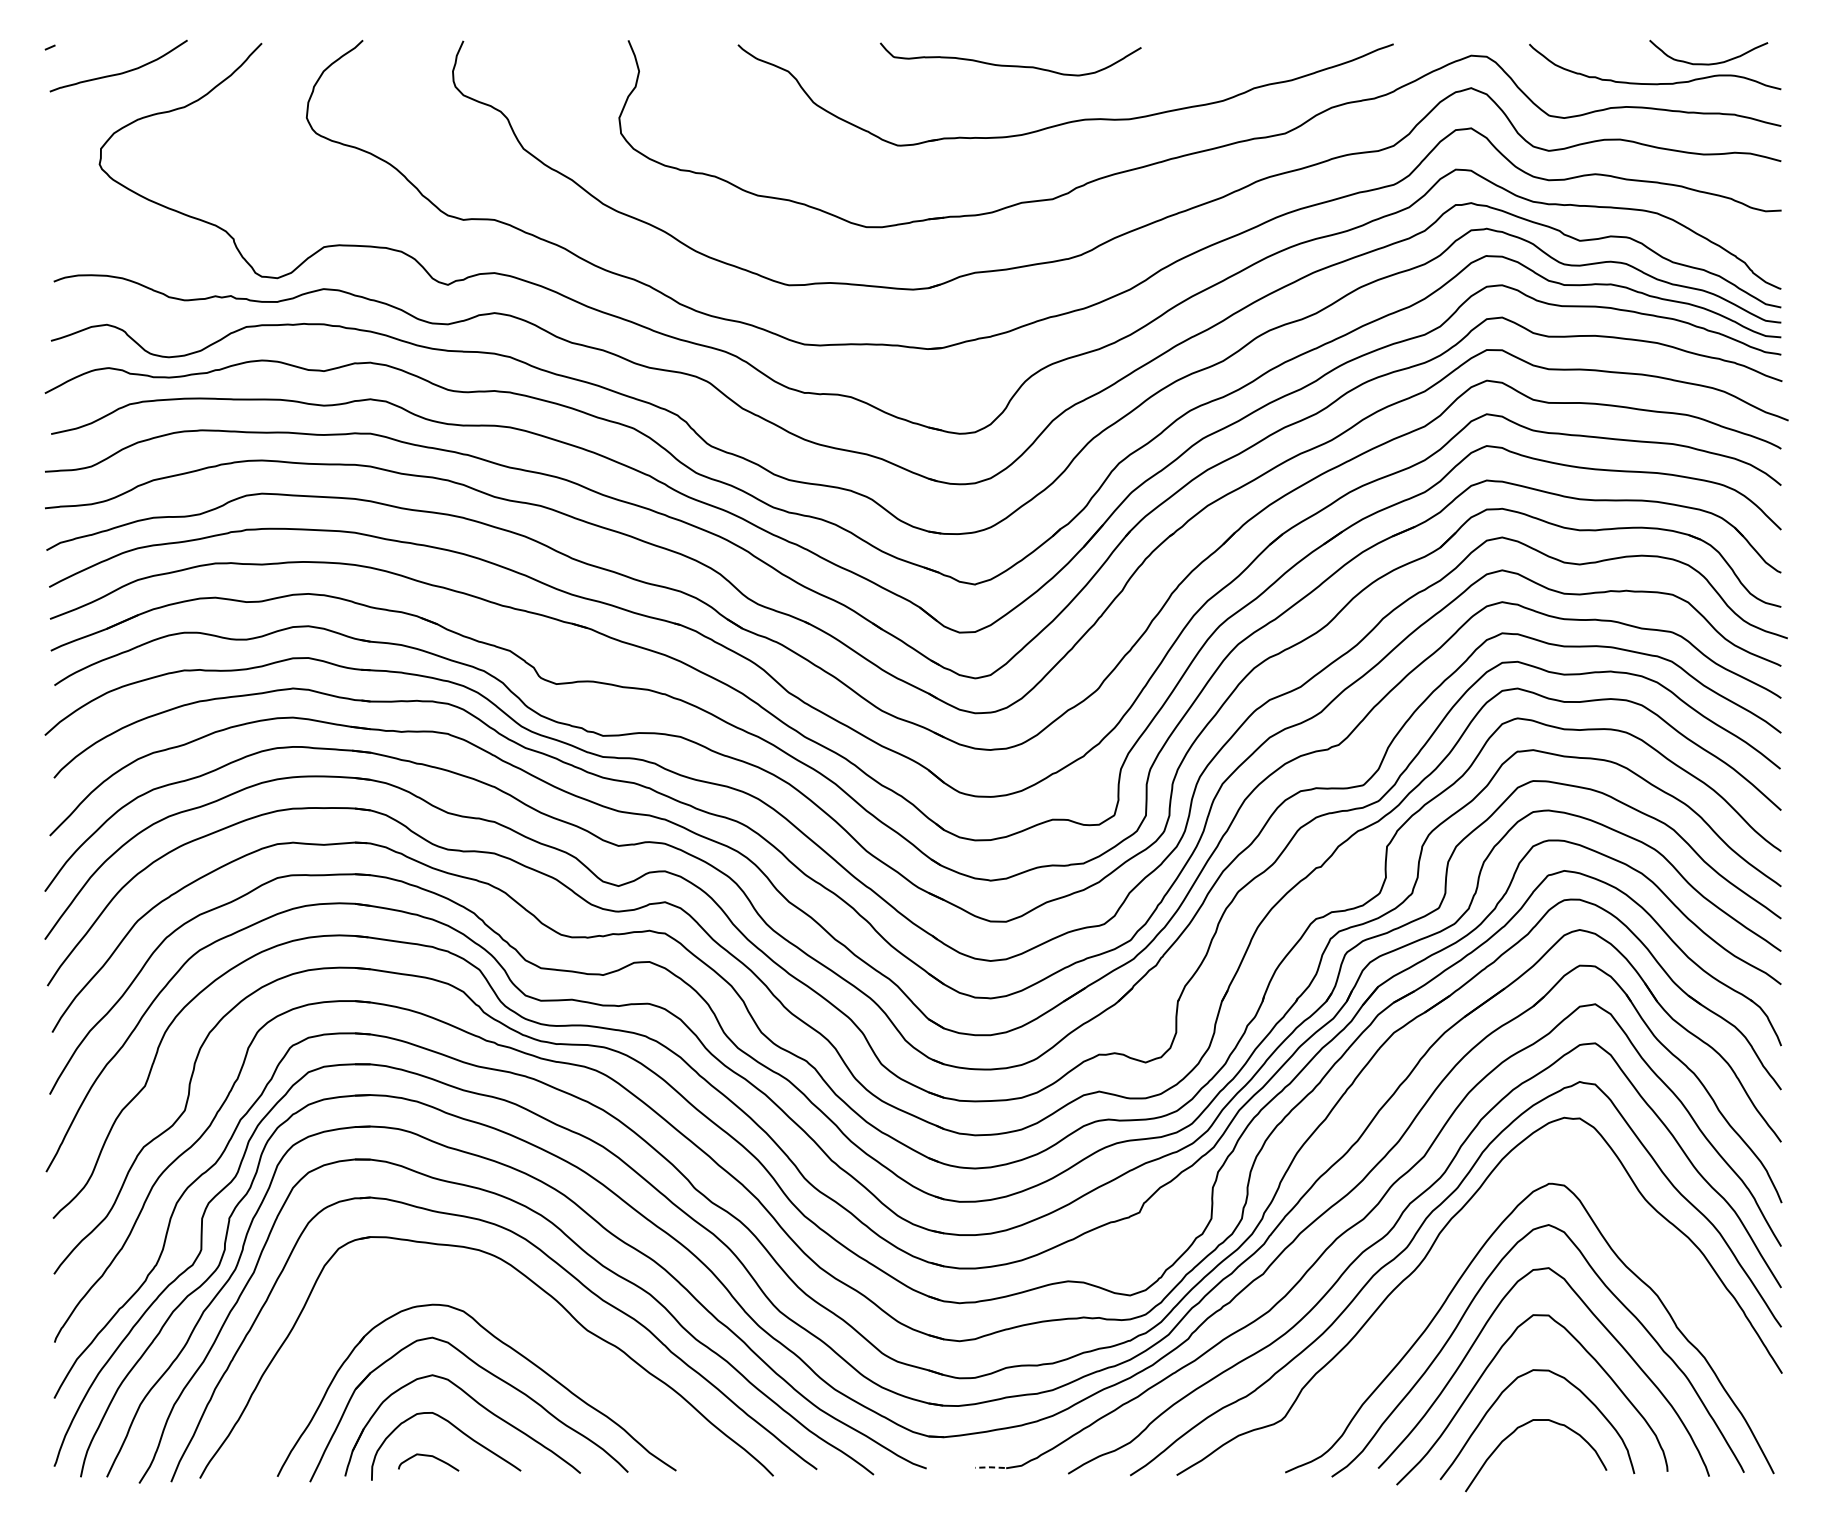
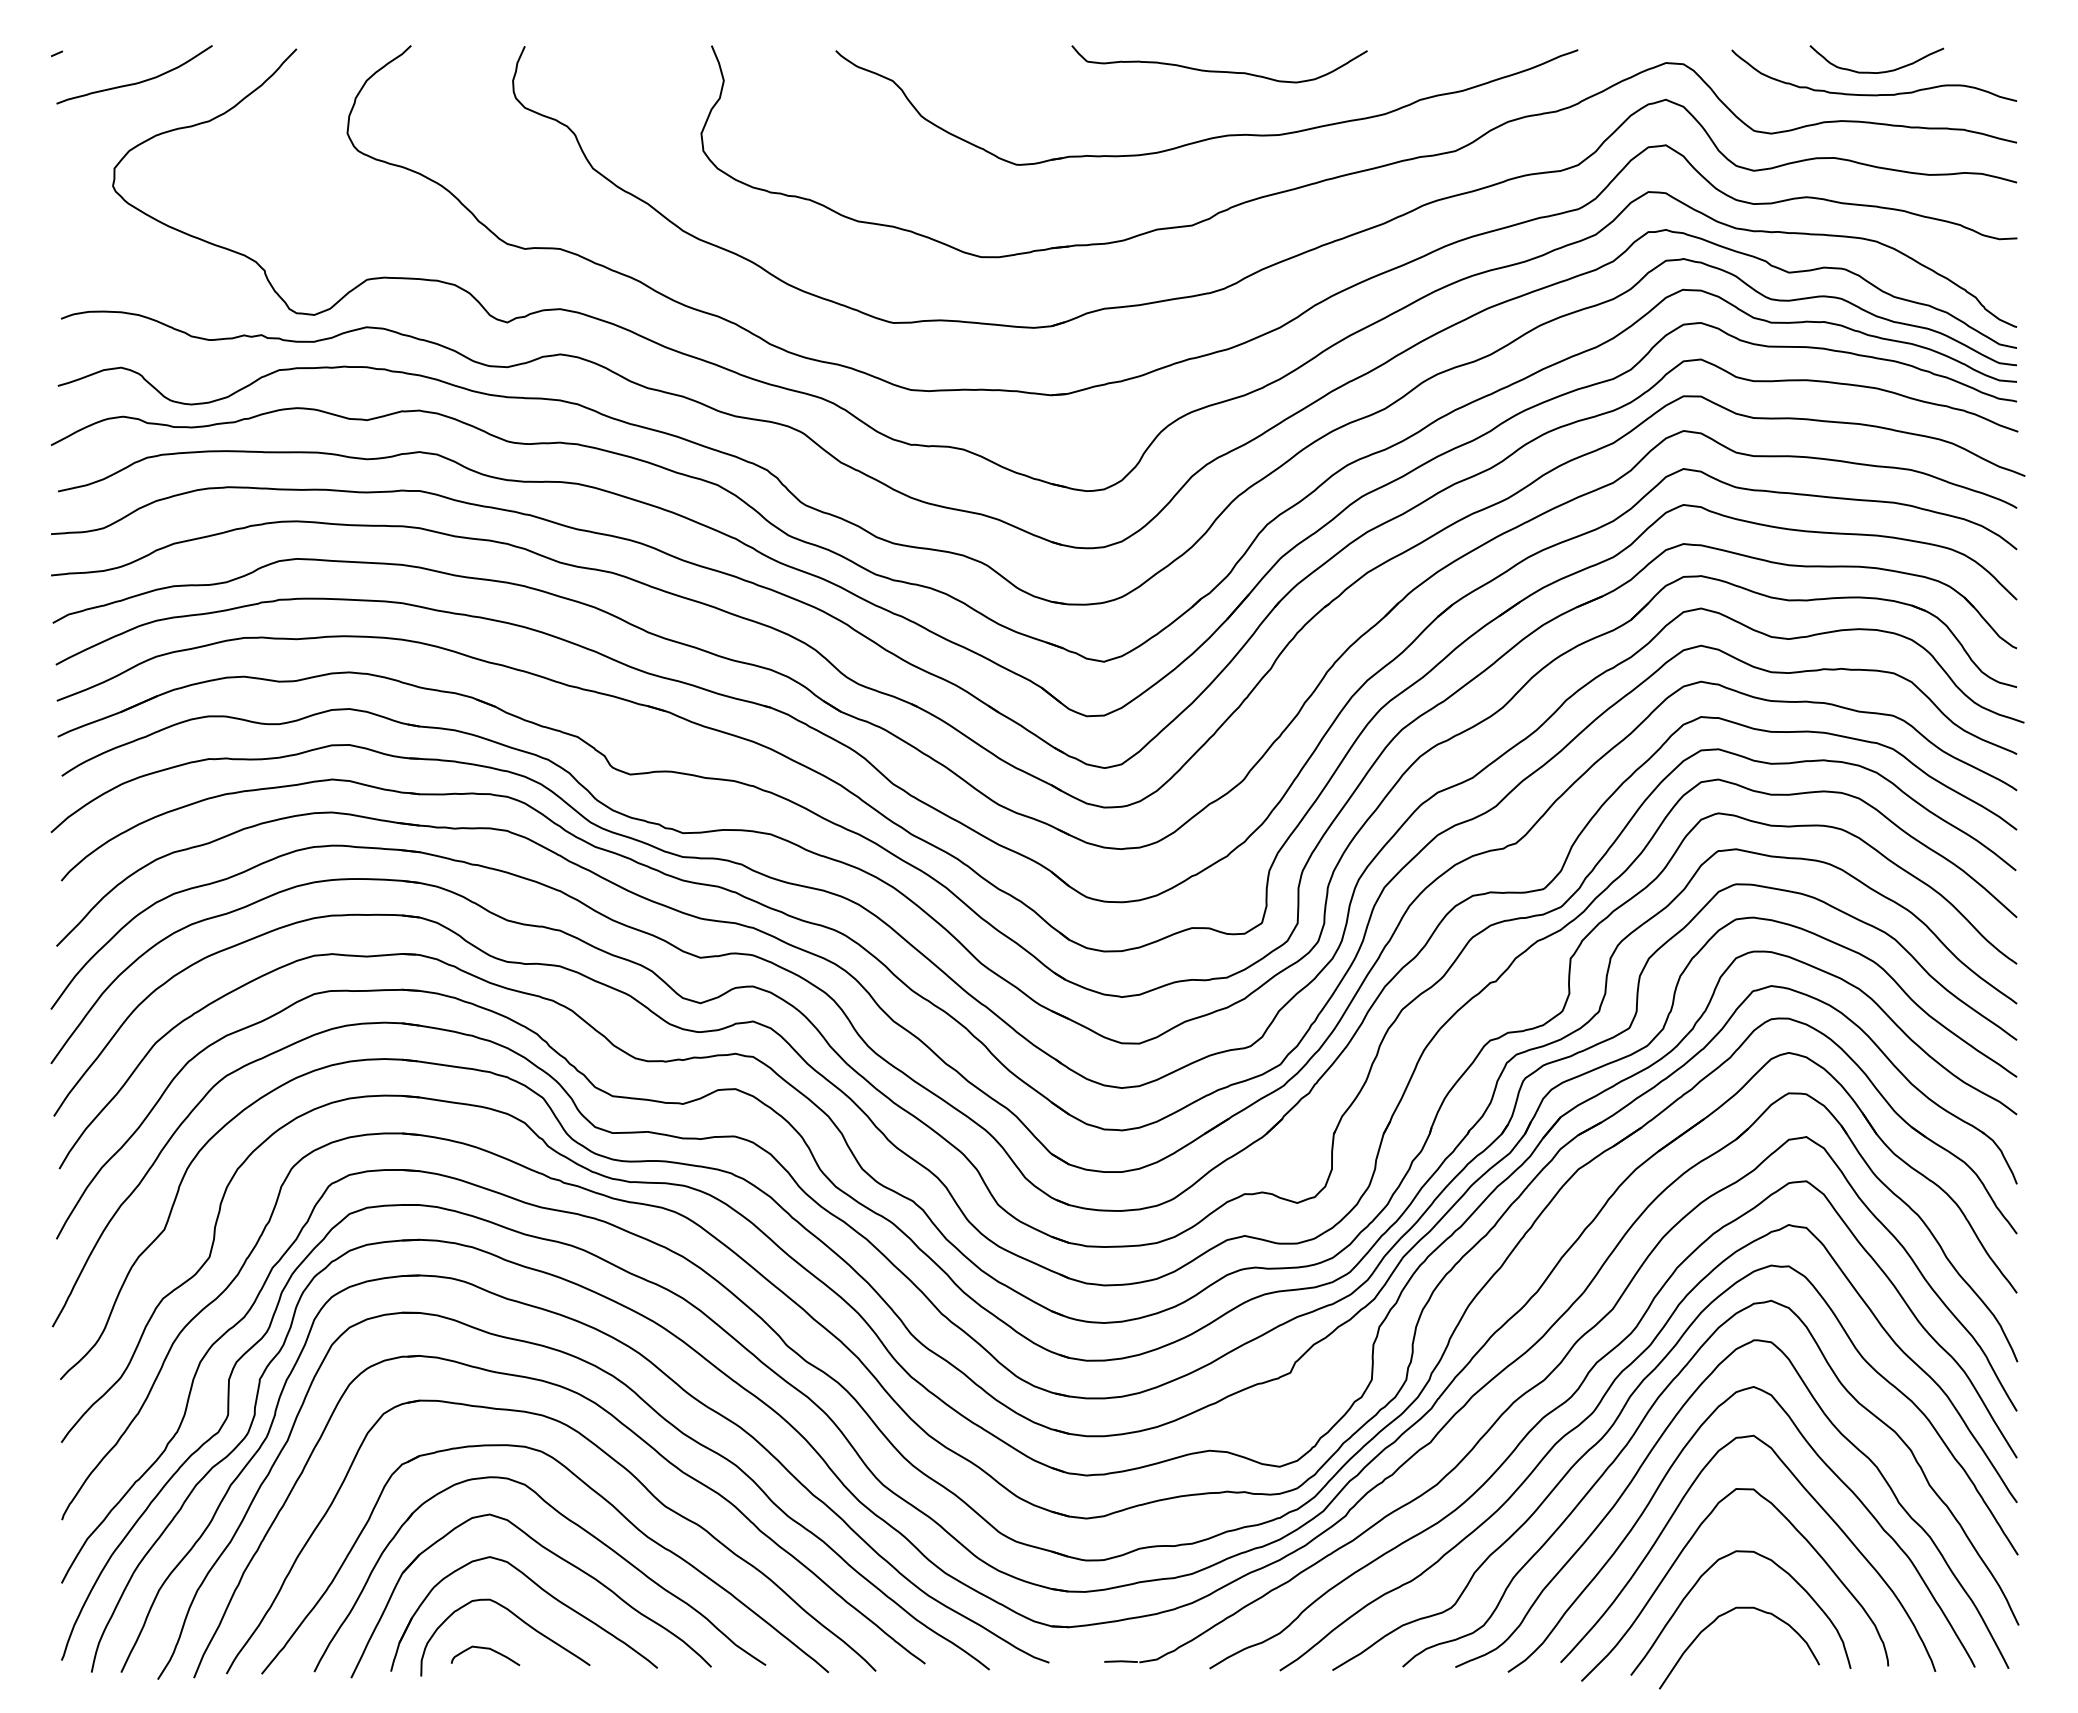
curve: (1711, 63) -> (1879, 71), moved
curve: (1010, 64) -> (1219, 70), moved
curve: (1445, 1265) -> (1636, 1432), added
part: (529, 1321) -> (599, 1496), added
line: (990, 1467) -> (1121, 1661), dashed -> solid

